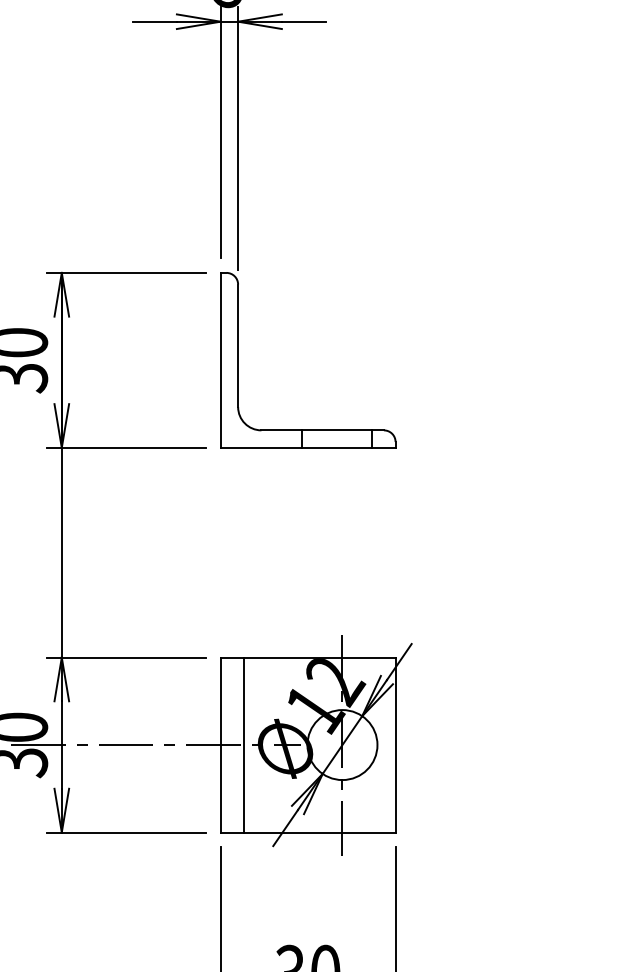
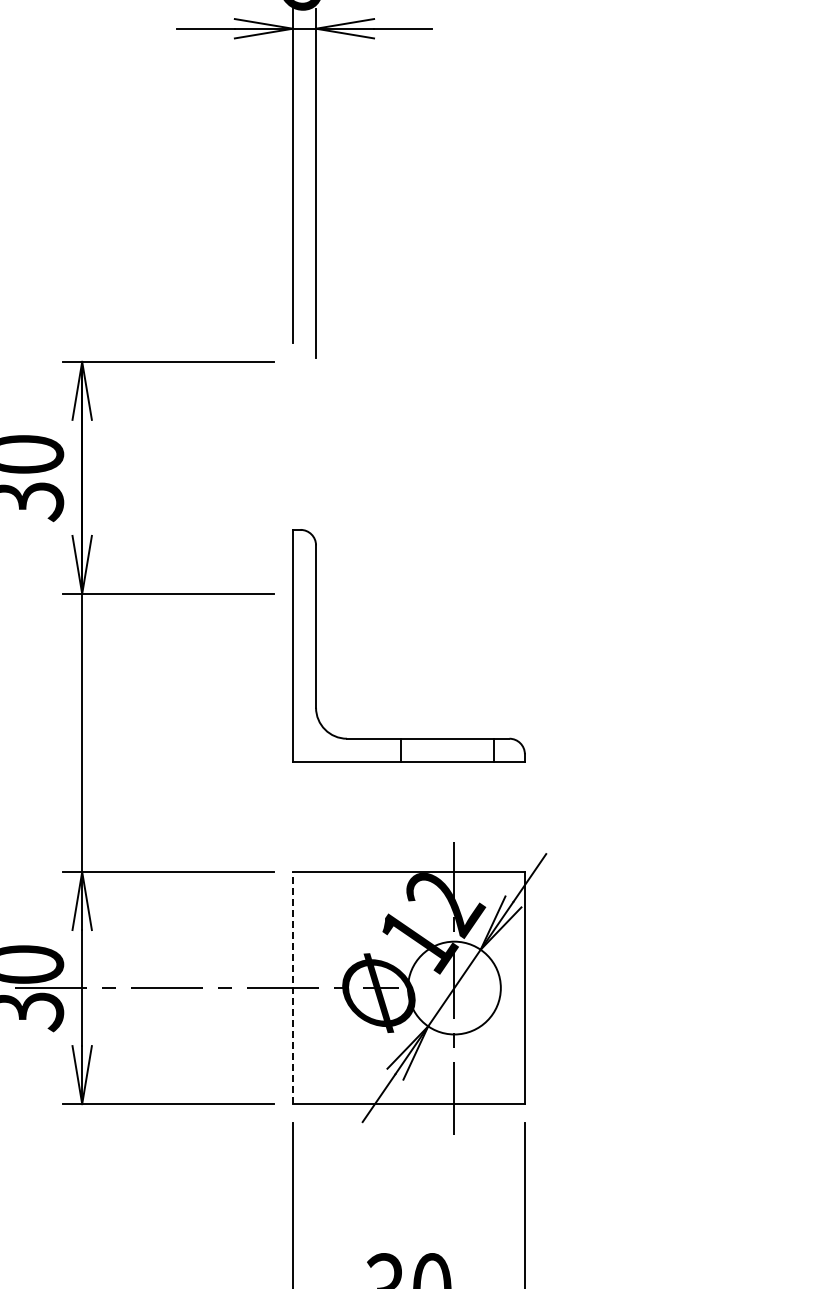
part: (238, 360) -> (316, 645), moved
line: (220, 744) -> (292, 987), solid -> dashed
line: (243, 745) -> (323, 988), removed

